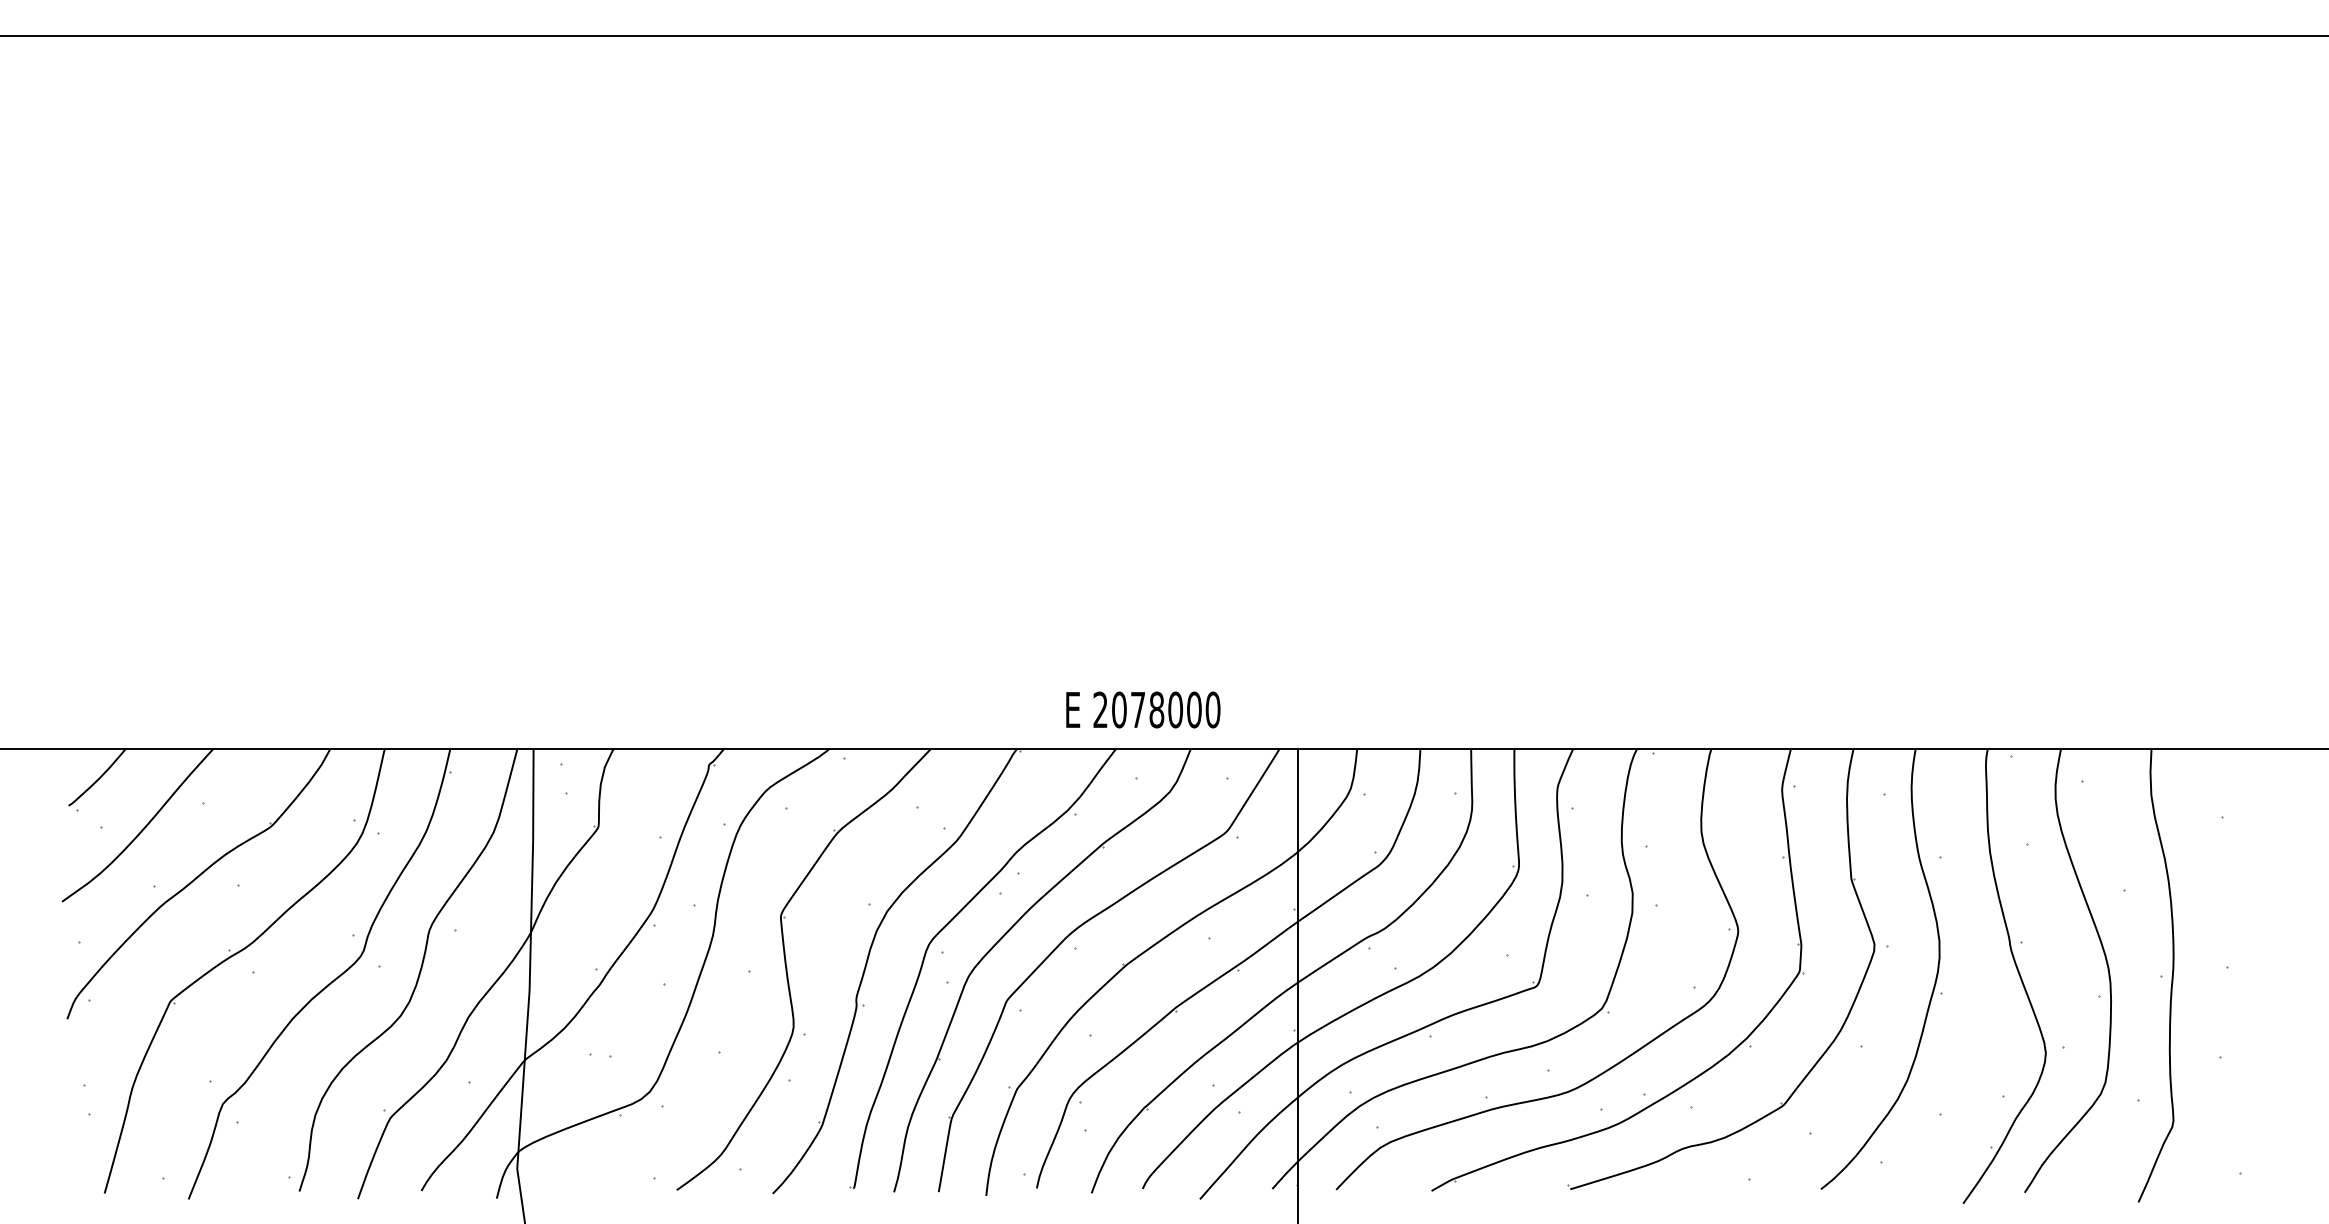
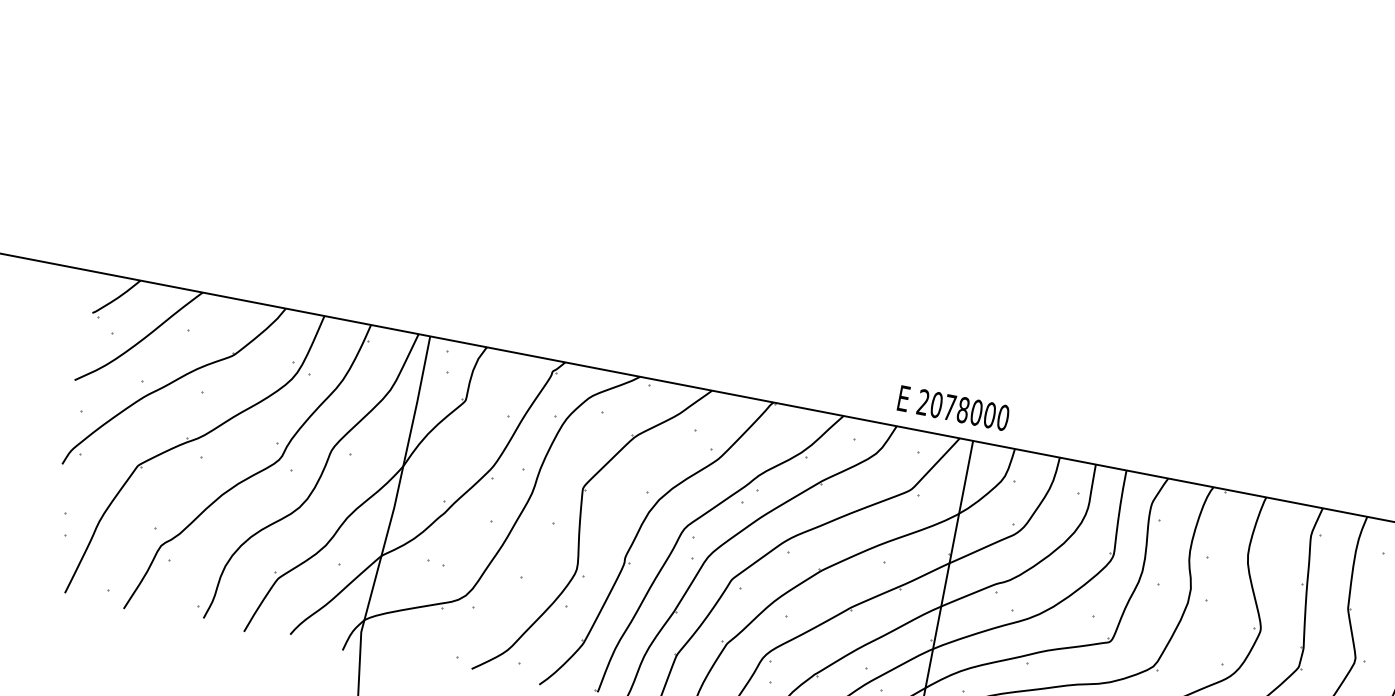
text: (1143, 709) -> (953, 407), moved

